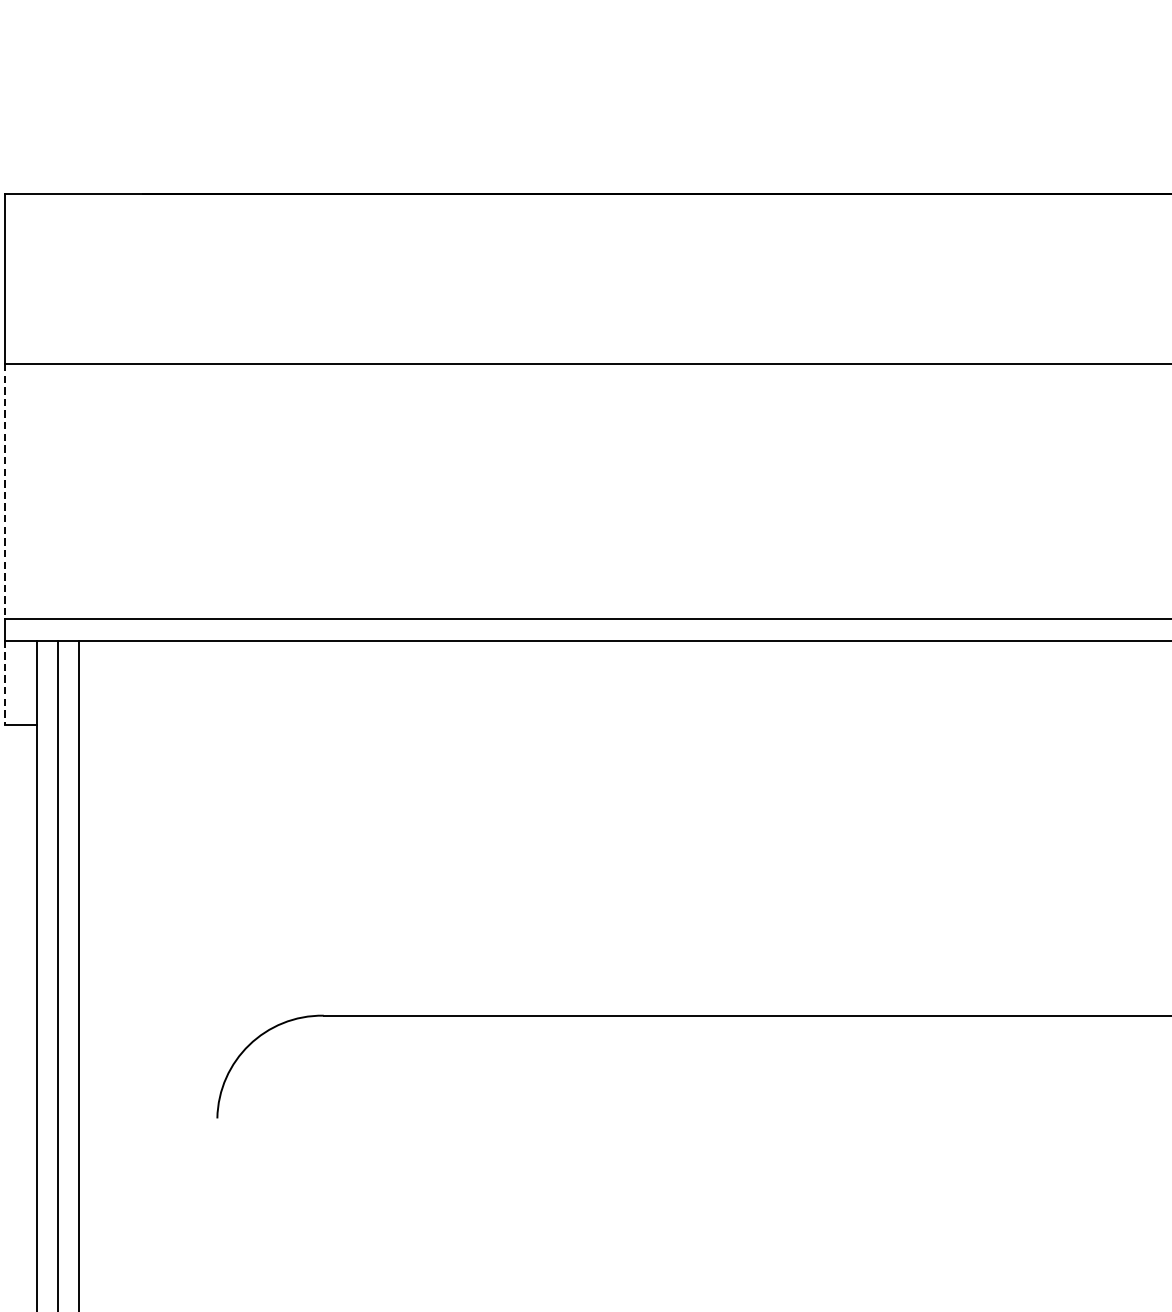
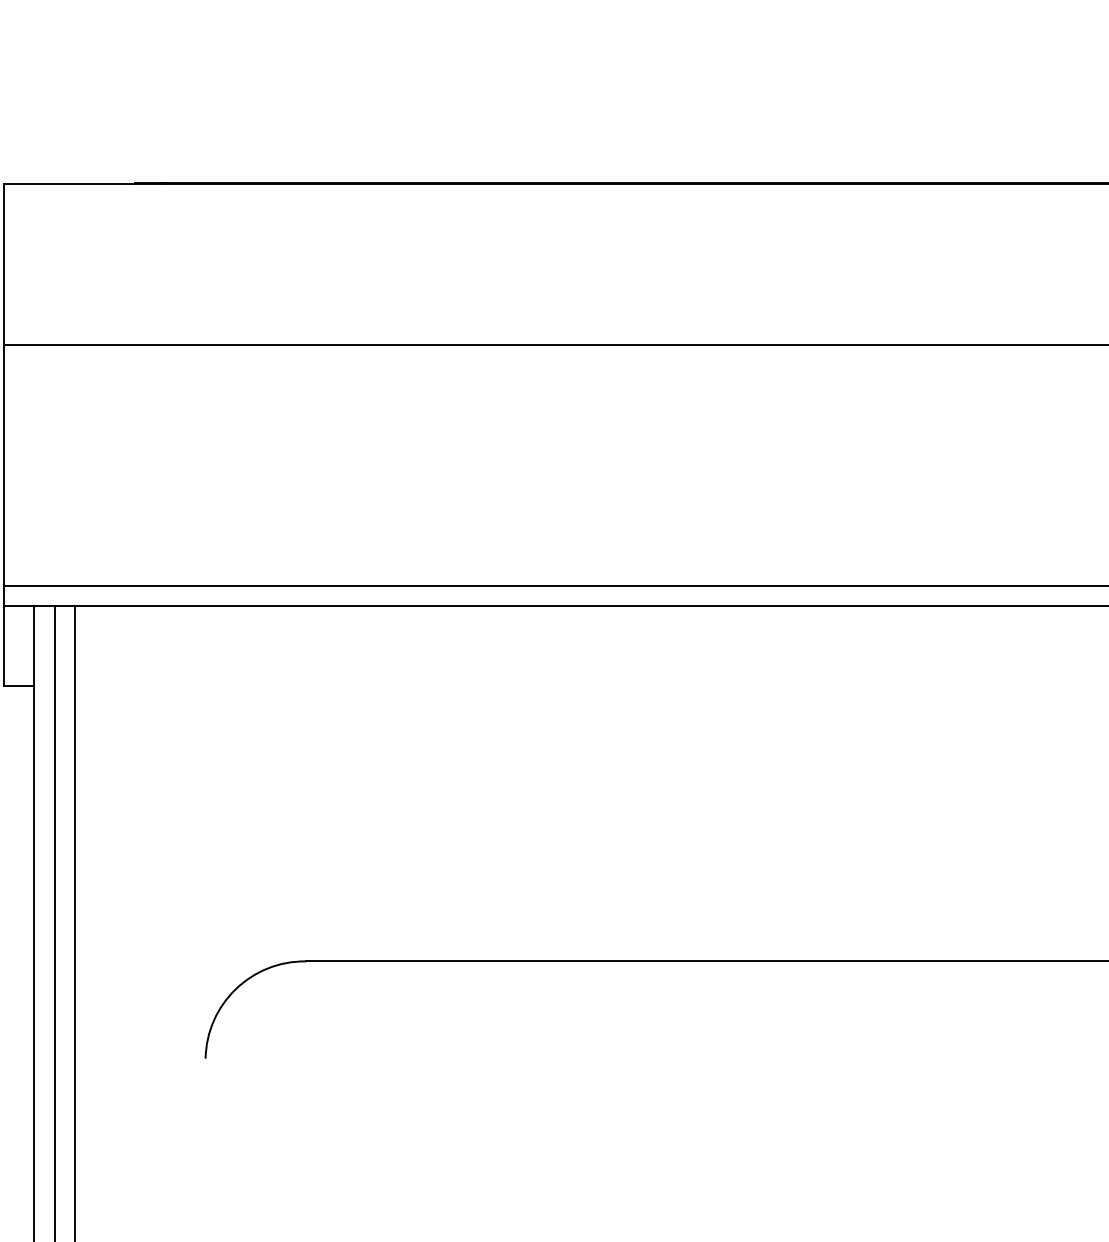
line: (4, 491) -> (4, 465), dashed -> solid
line: (4, 682) -> (4, 646), dashed -> solid

